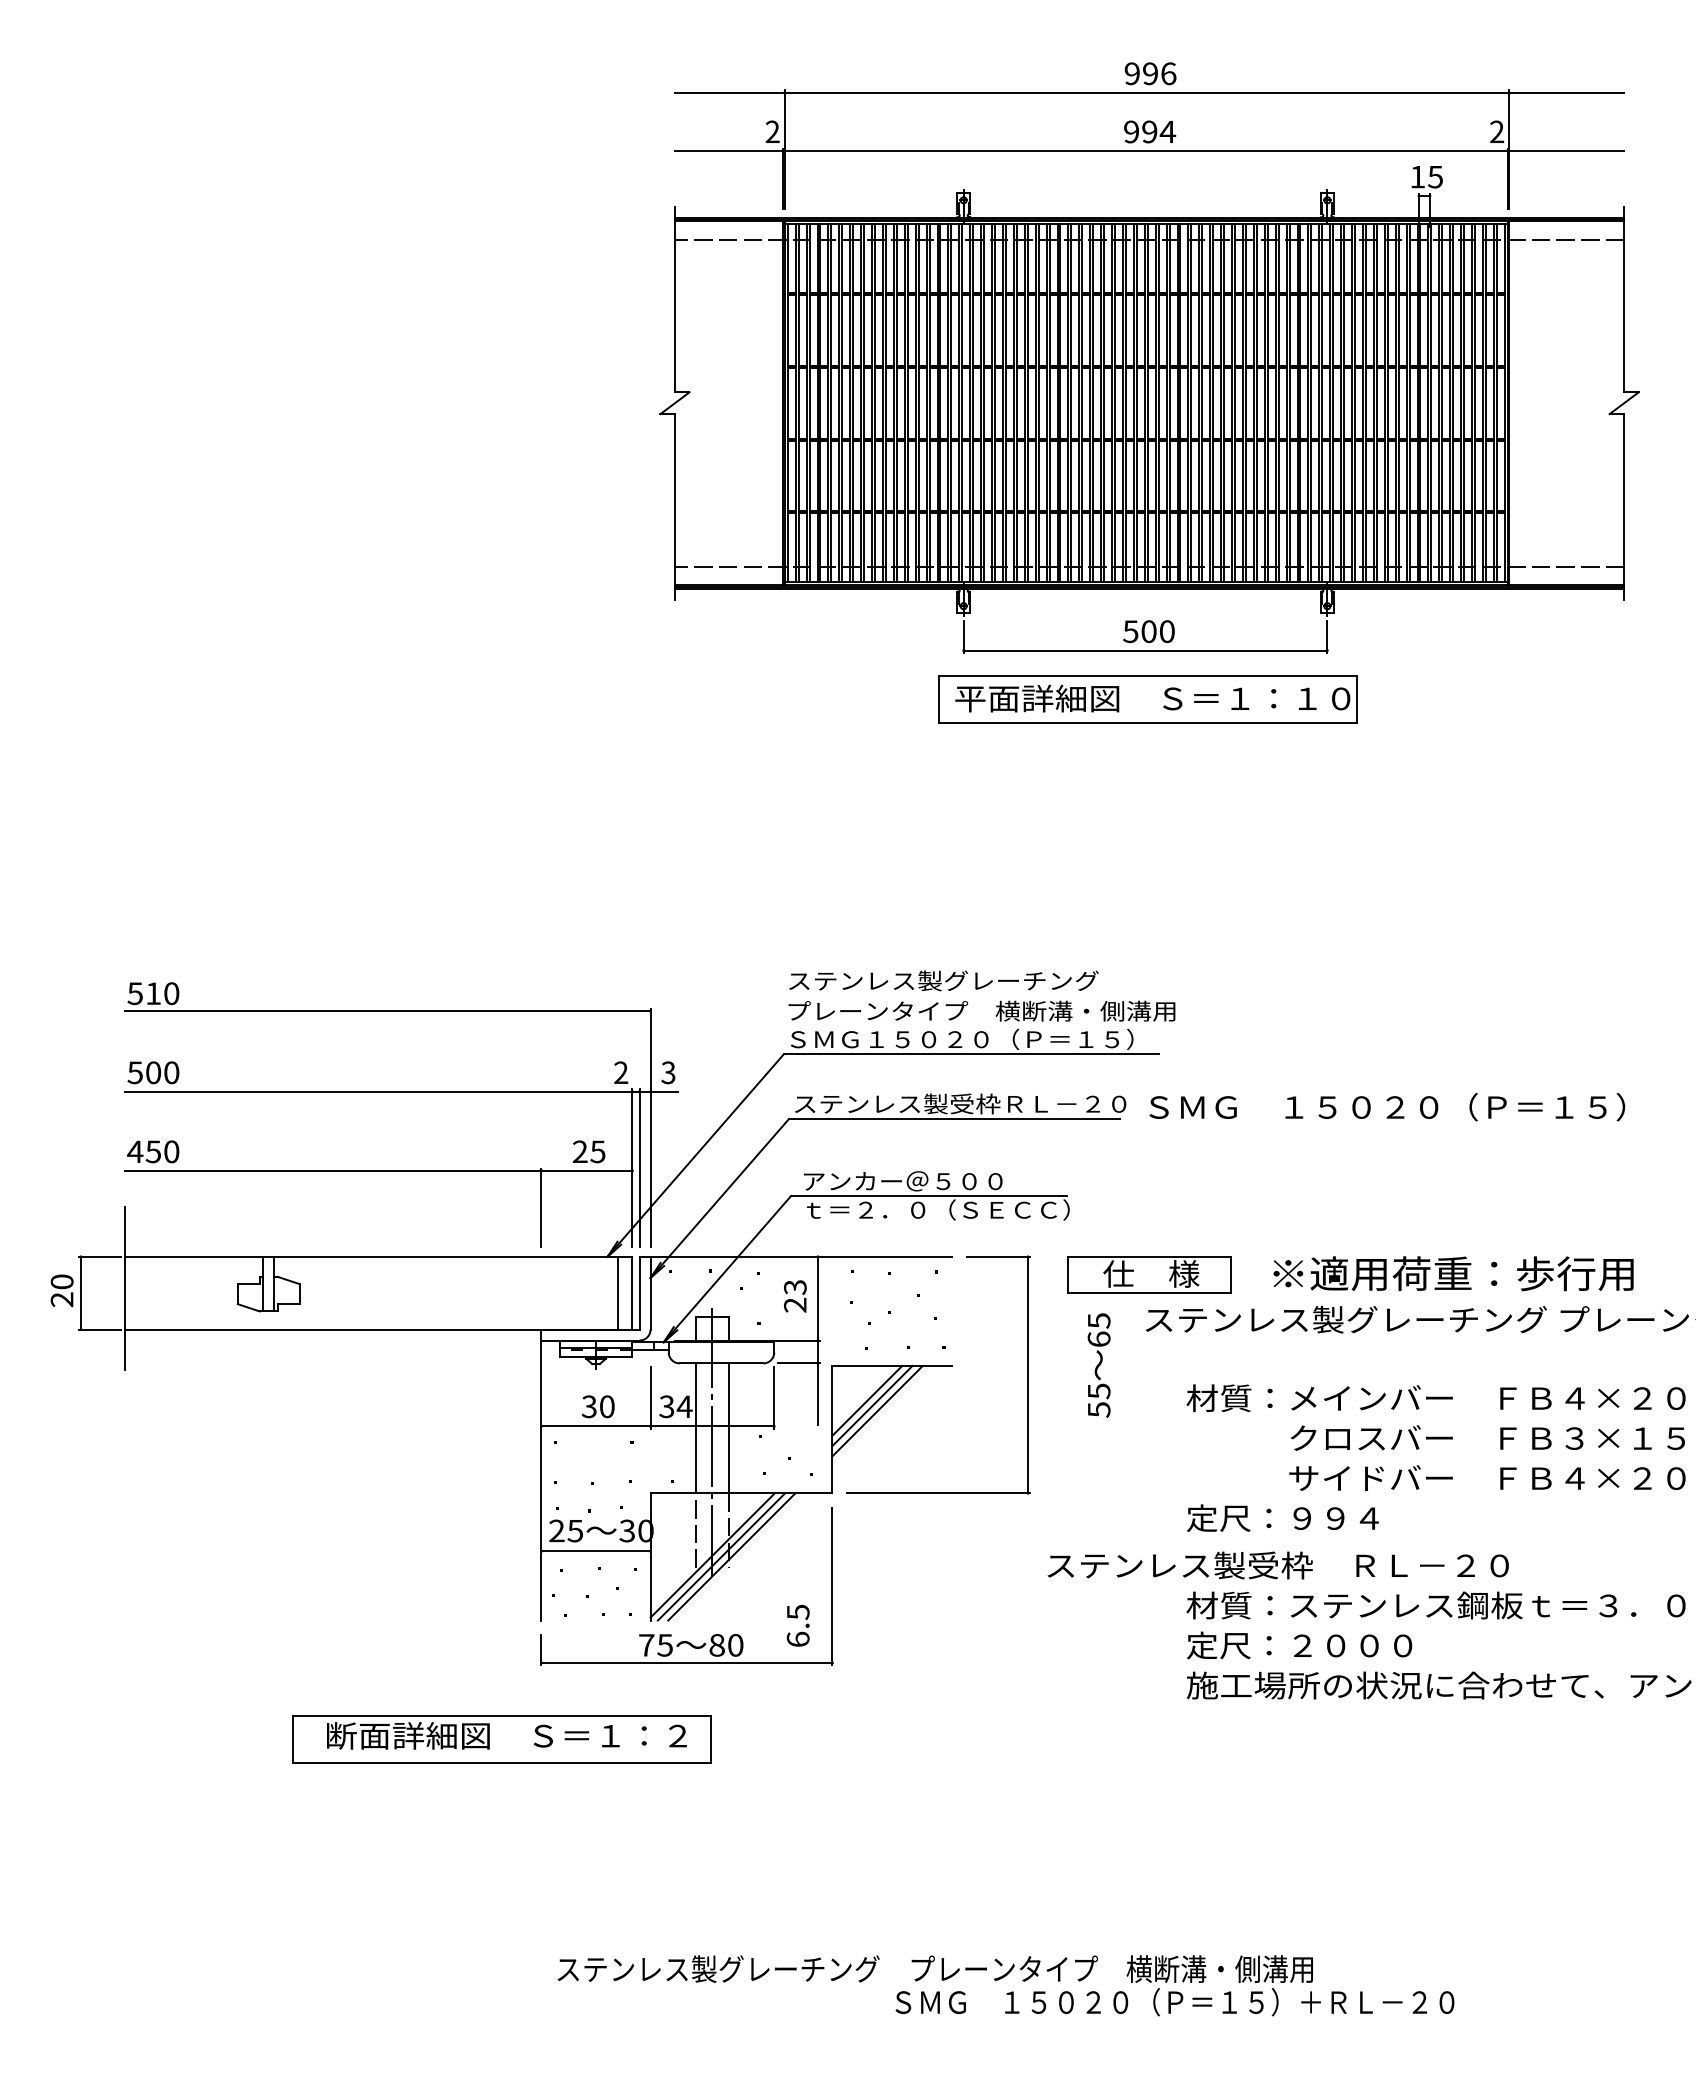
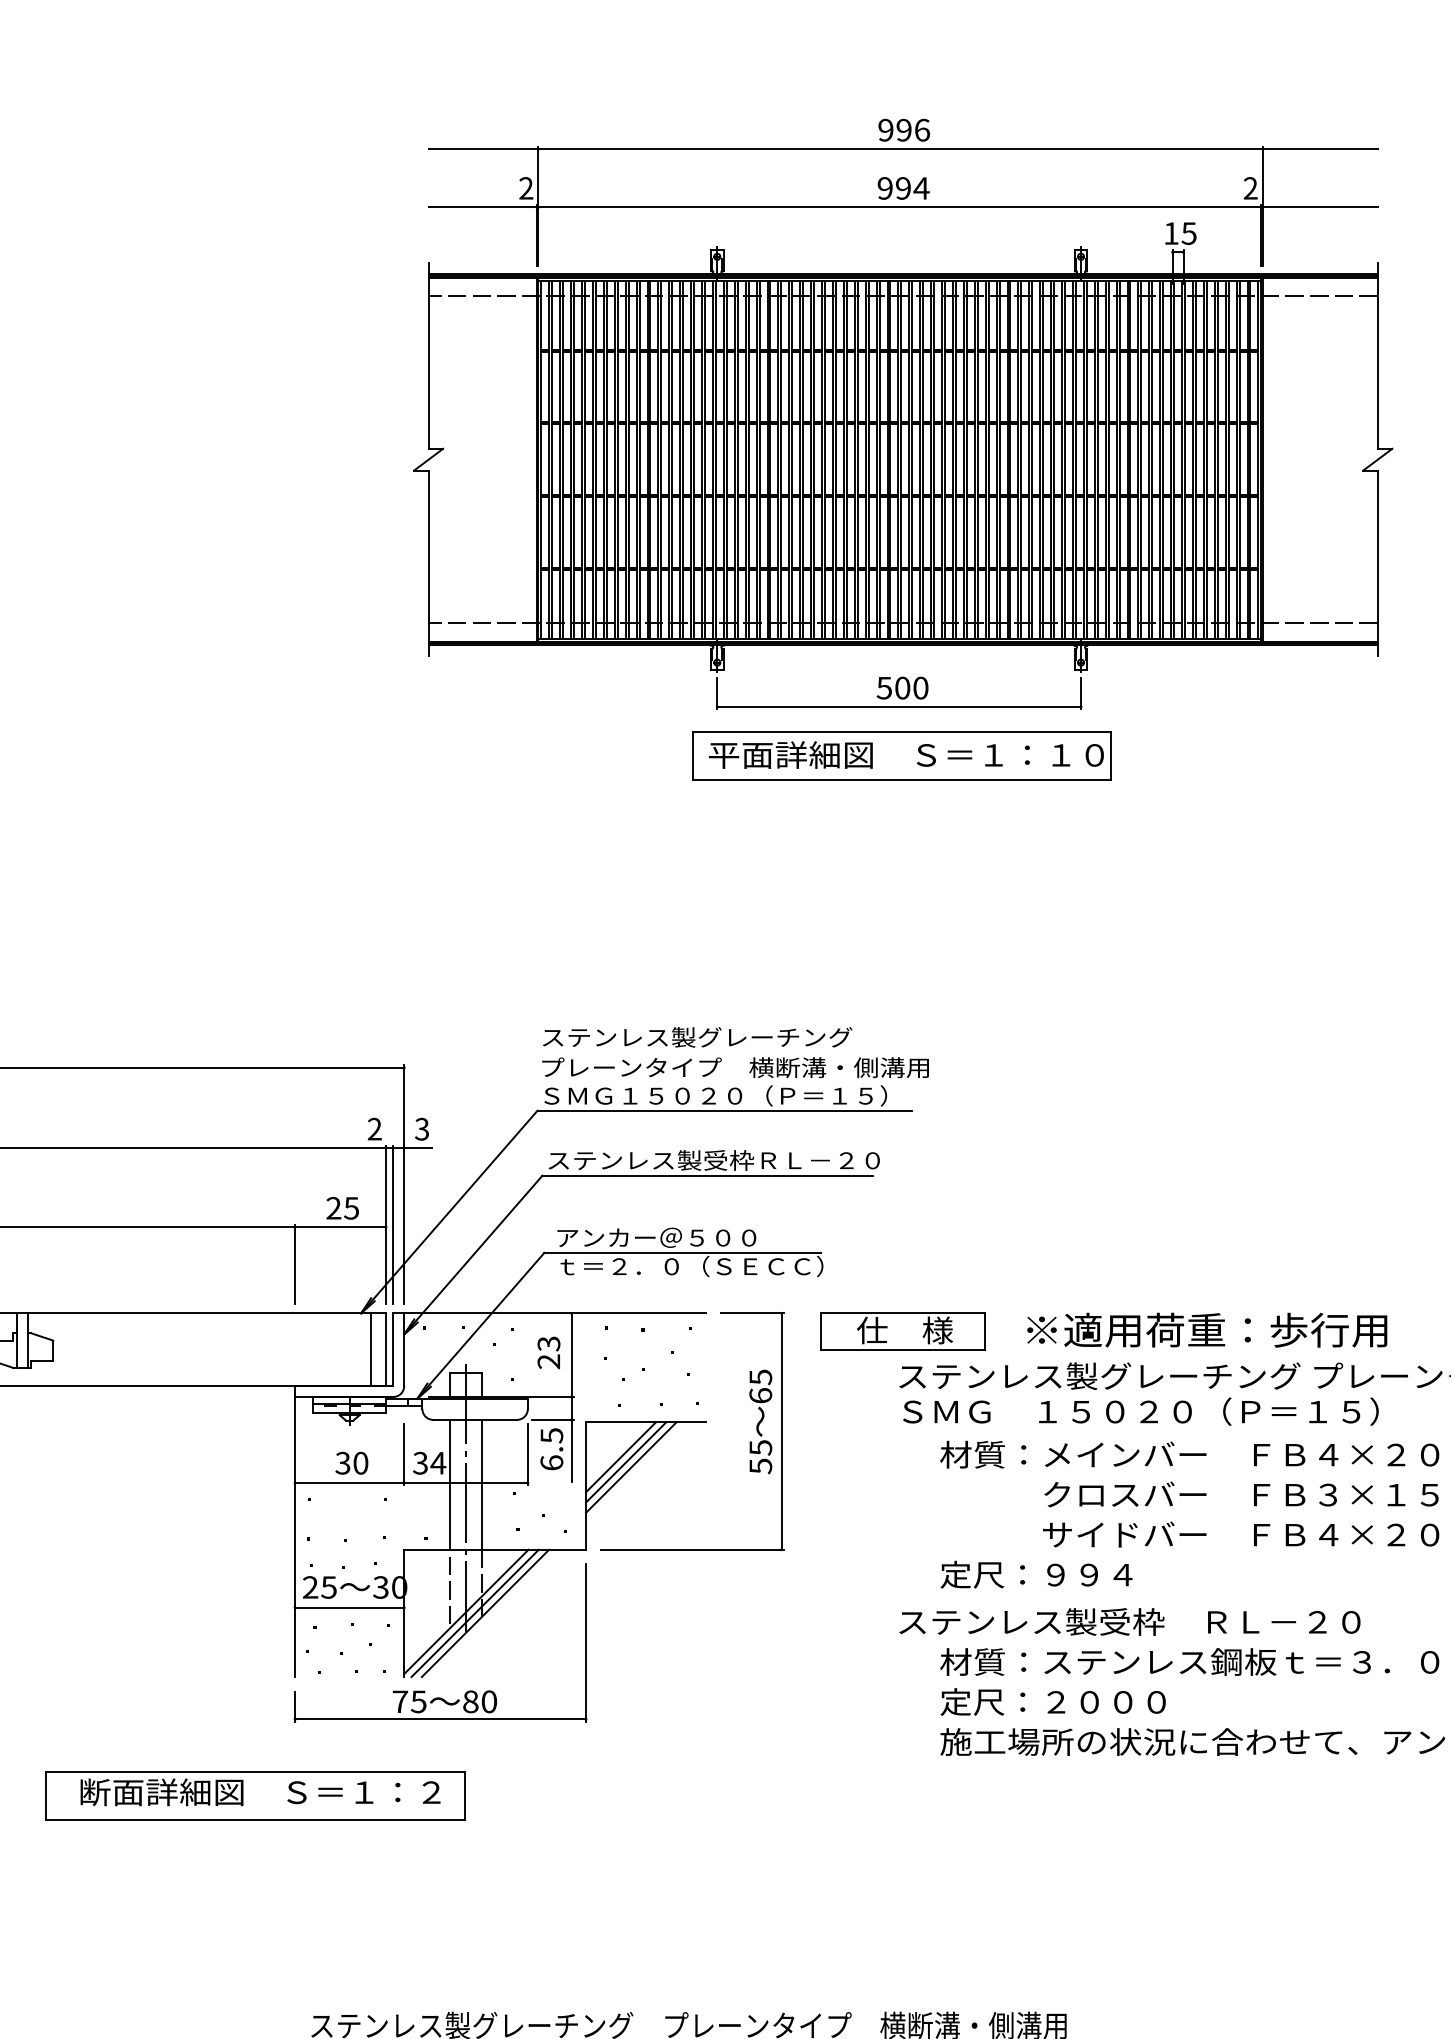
text: (1387, 1107) -> (1141, 1411), moved
text: (1098, 1365) -> (760, 1421), moved
text: (1277, 1565) -> (1129, 1621), moved
text: (797, 1625) -> (551, 1448), moved

